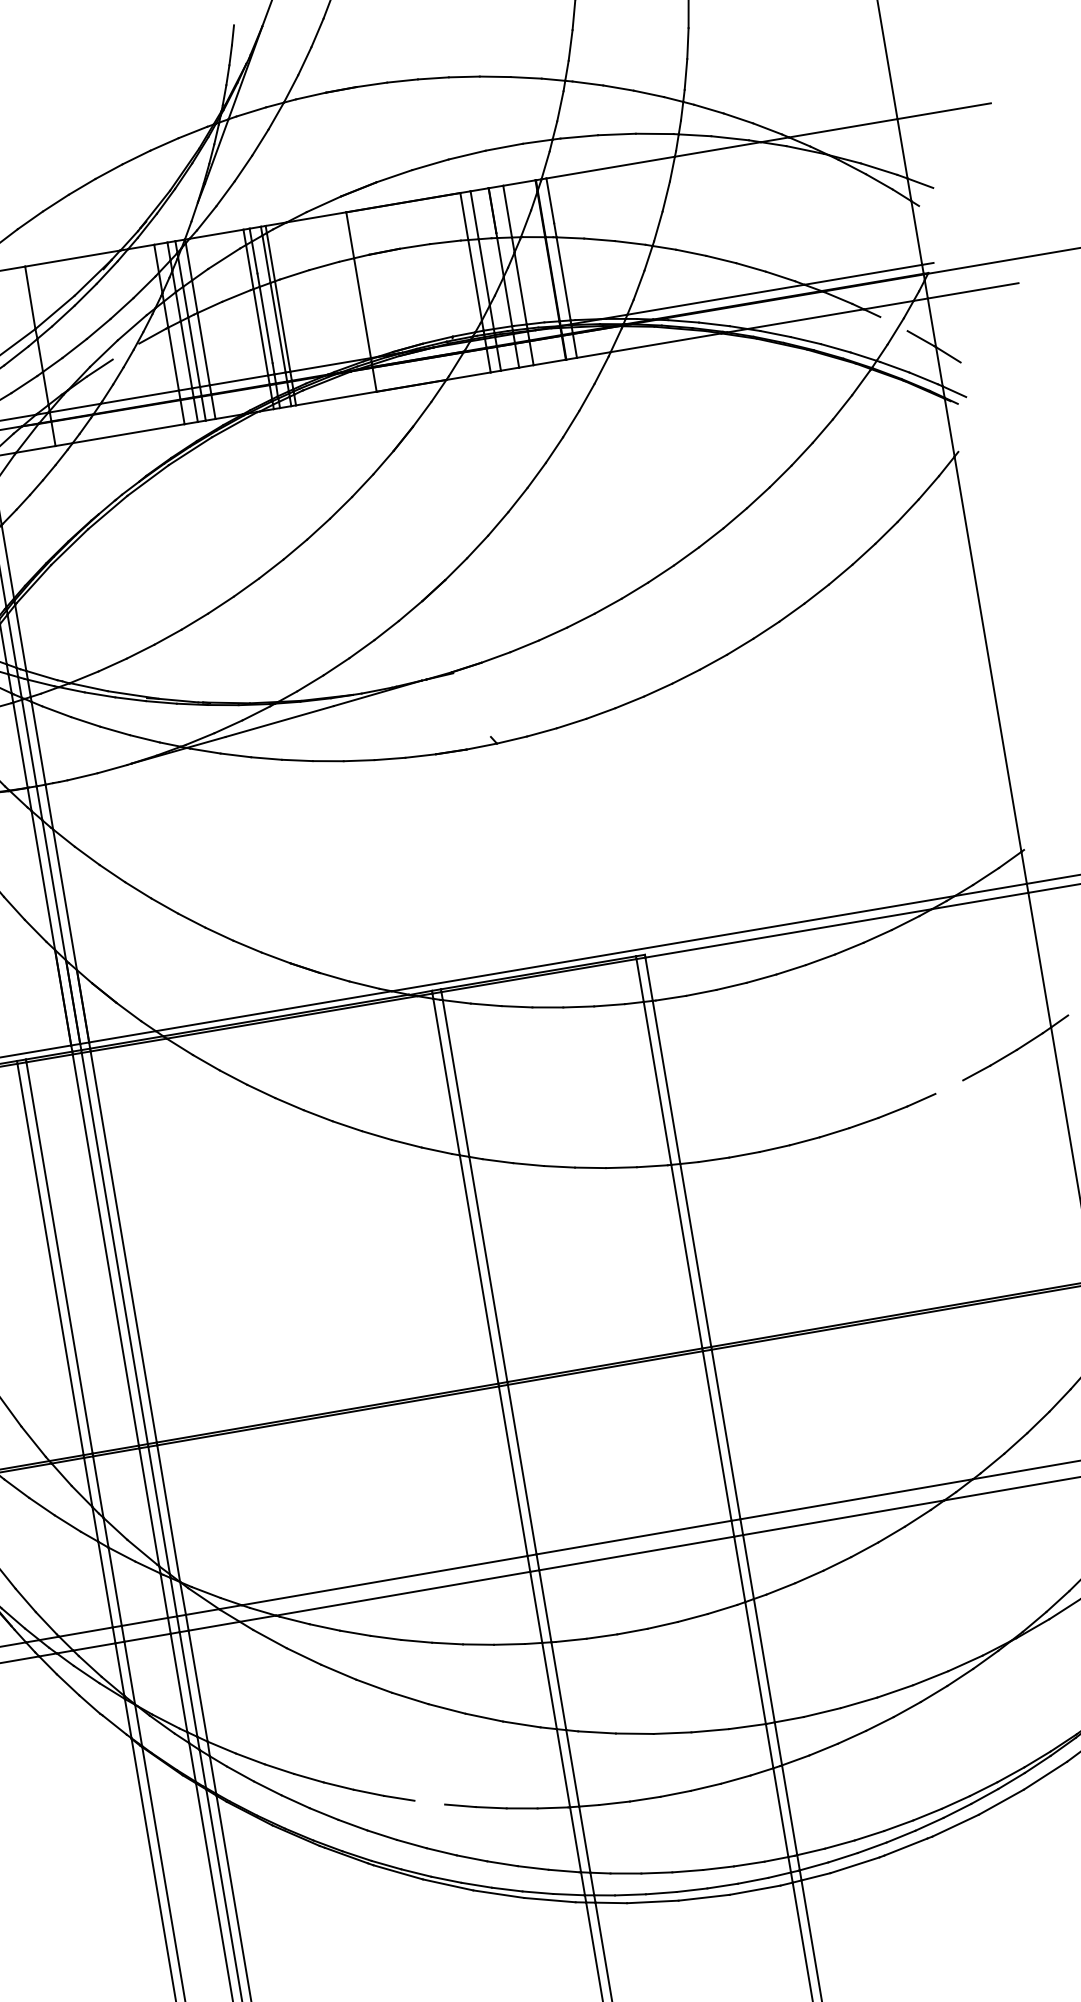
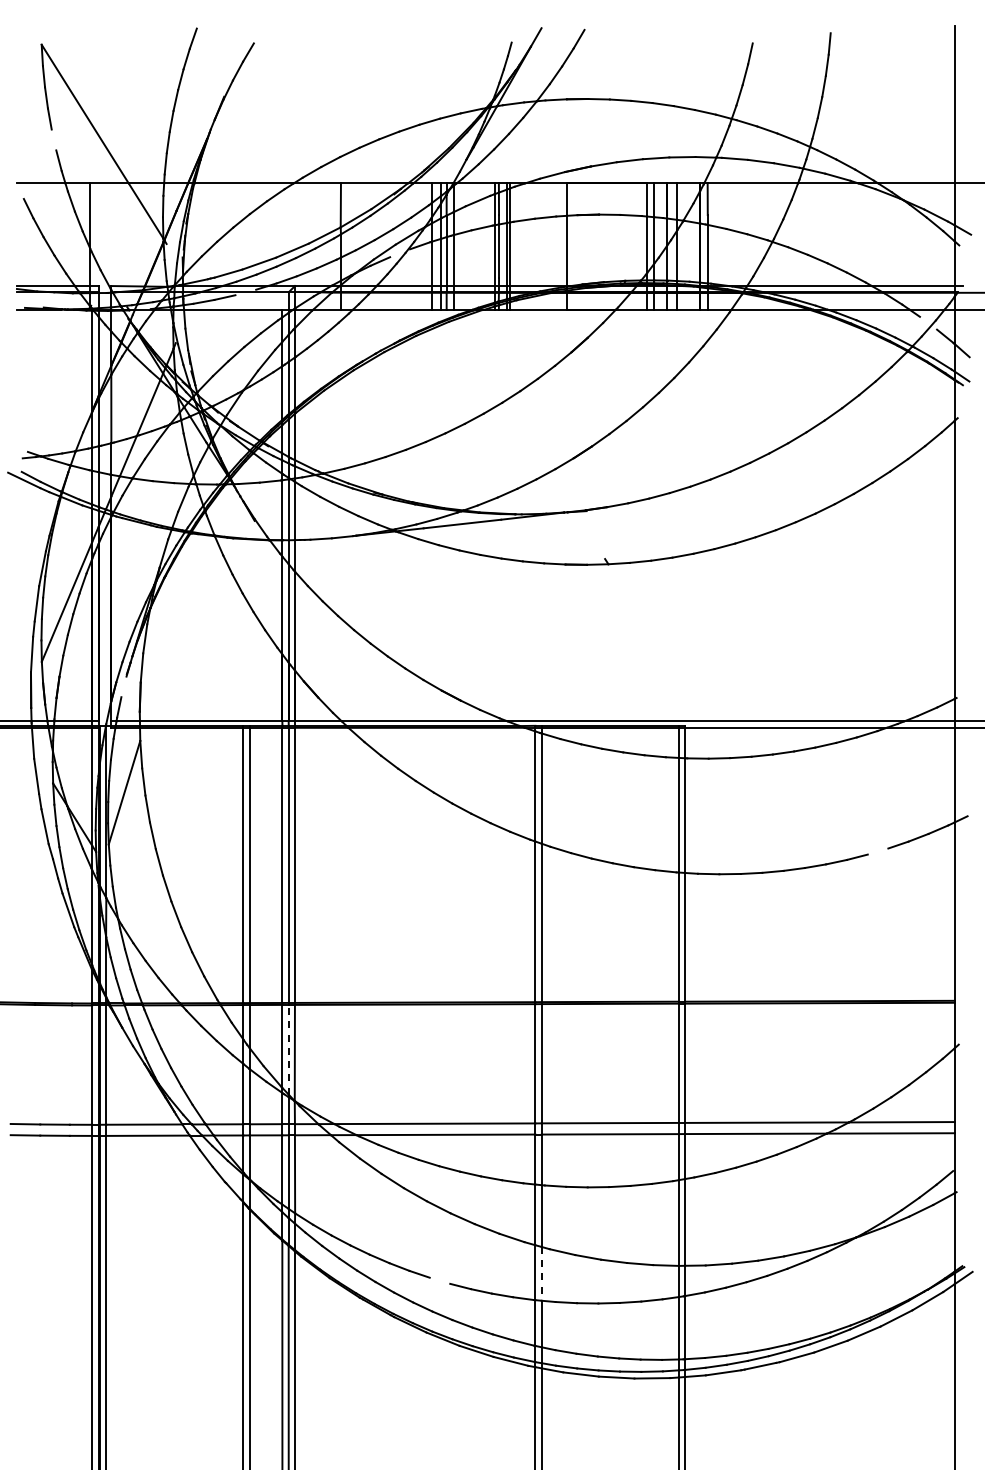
line: (158, 1510) -> (288, 1049), solid -> dashed
line: (572, 1767) -> (541, 1273), solid -> dashed

